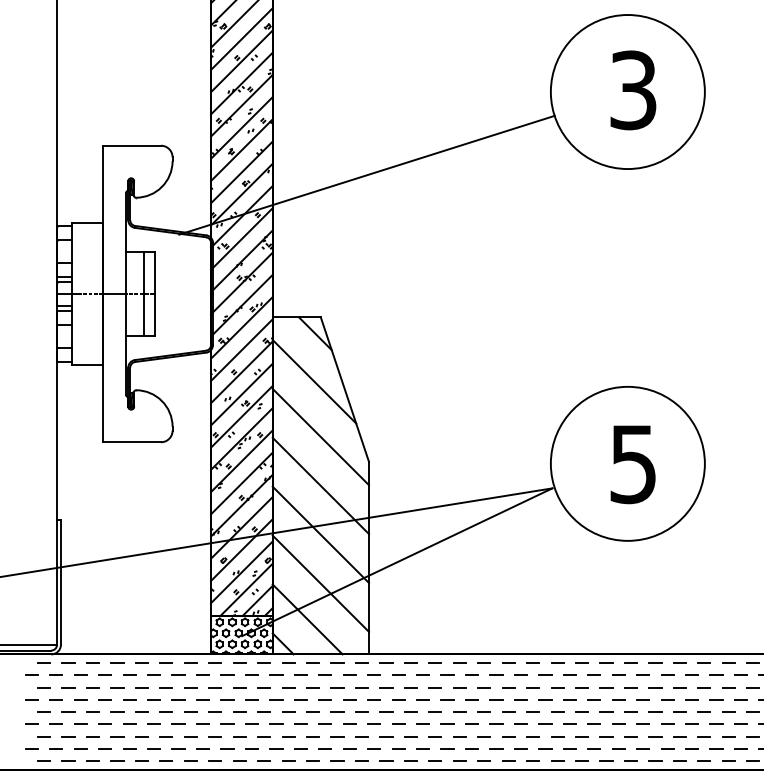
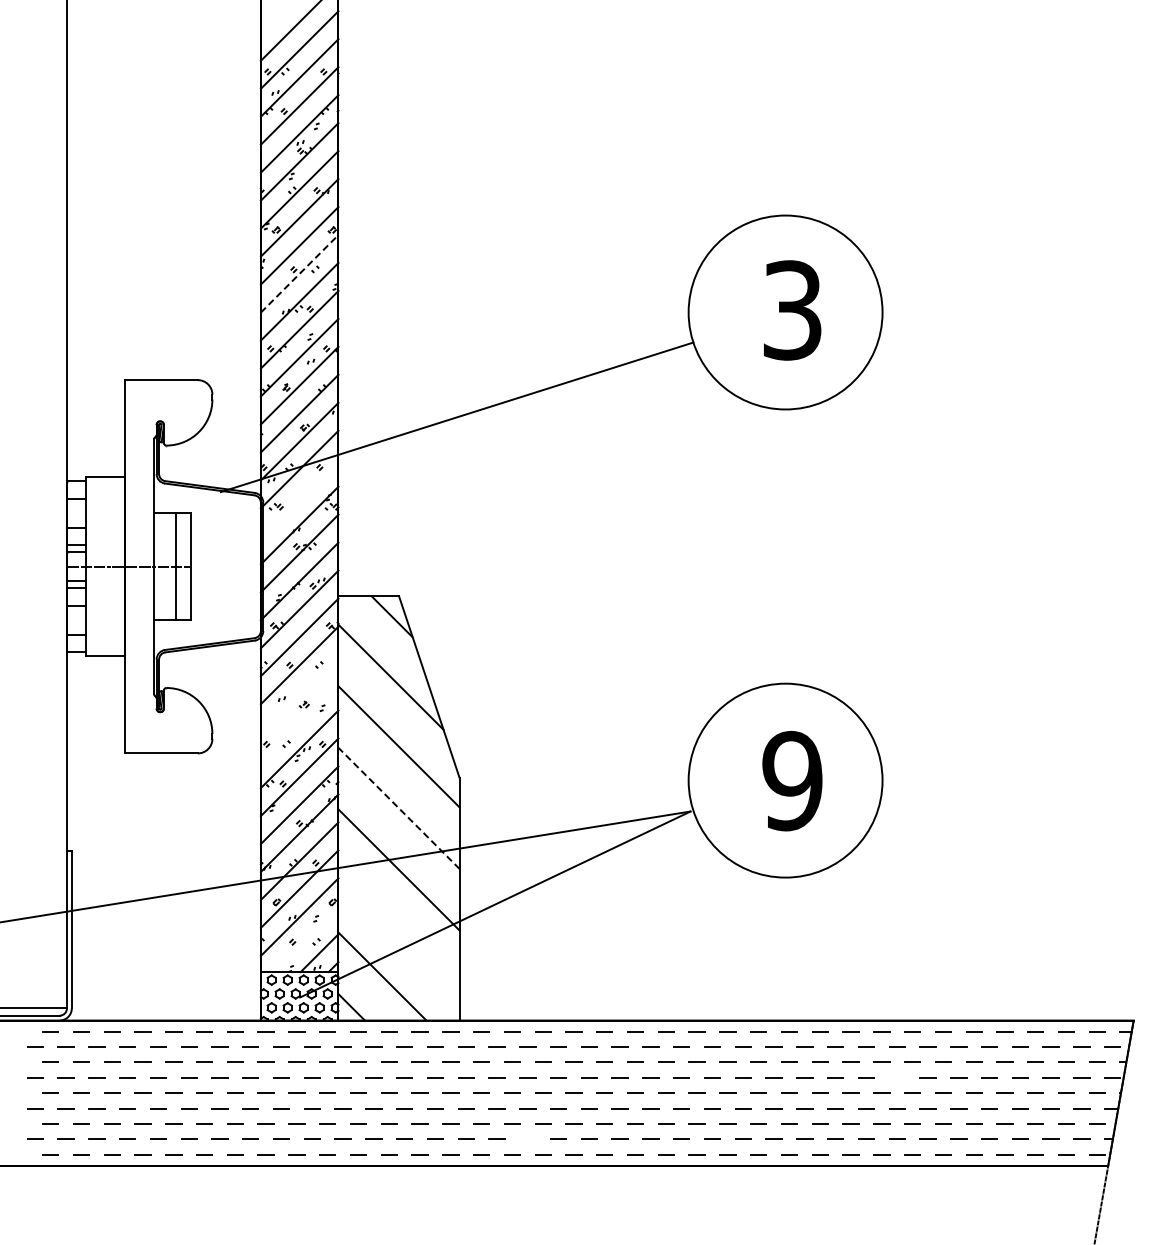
line: (241, 61) -> (299, 273), solid -> dashed
line: (241, 238) -> (299, 497), removed
line: (241, 394) -> (299, 693), removed
line: (241, 416) -> (299, 721), removed
text: (633, 464) -> (792, 781), 5 -> 9
line: (321, 485) -> (399, 808), solid -> dashed
line: (320, 583) -> (398, 931), removed
line: (246, 590) -> (305, 939), removed
line: (716, 699) -> (897, 1077), removed
line: (422, 748) -> (527, 1138), removed

